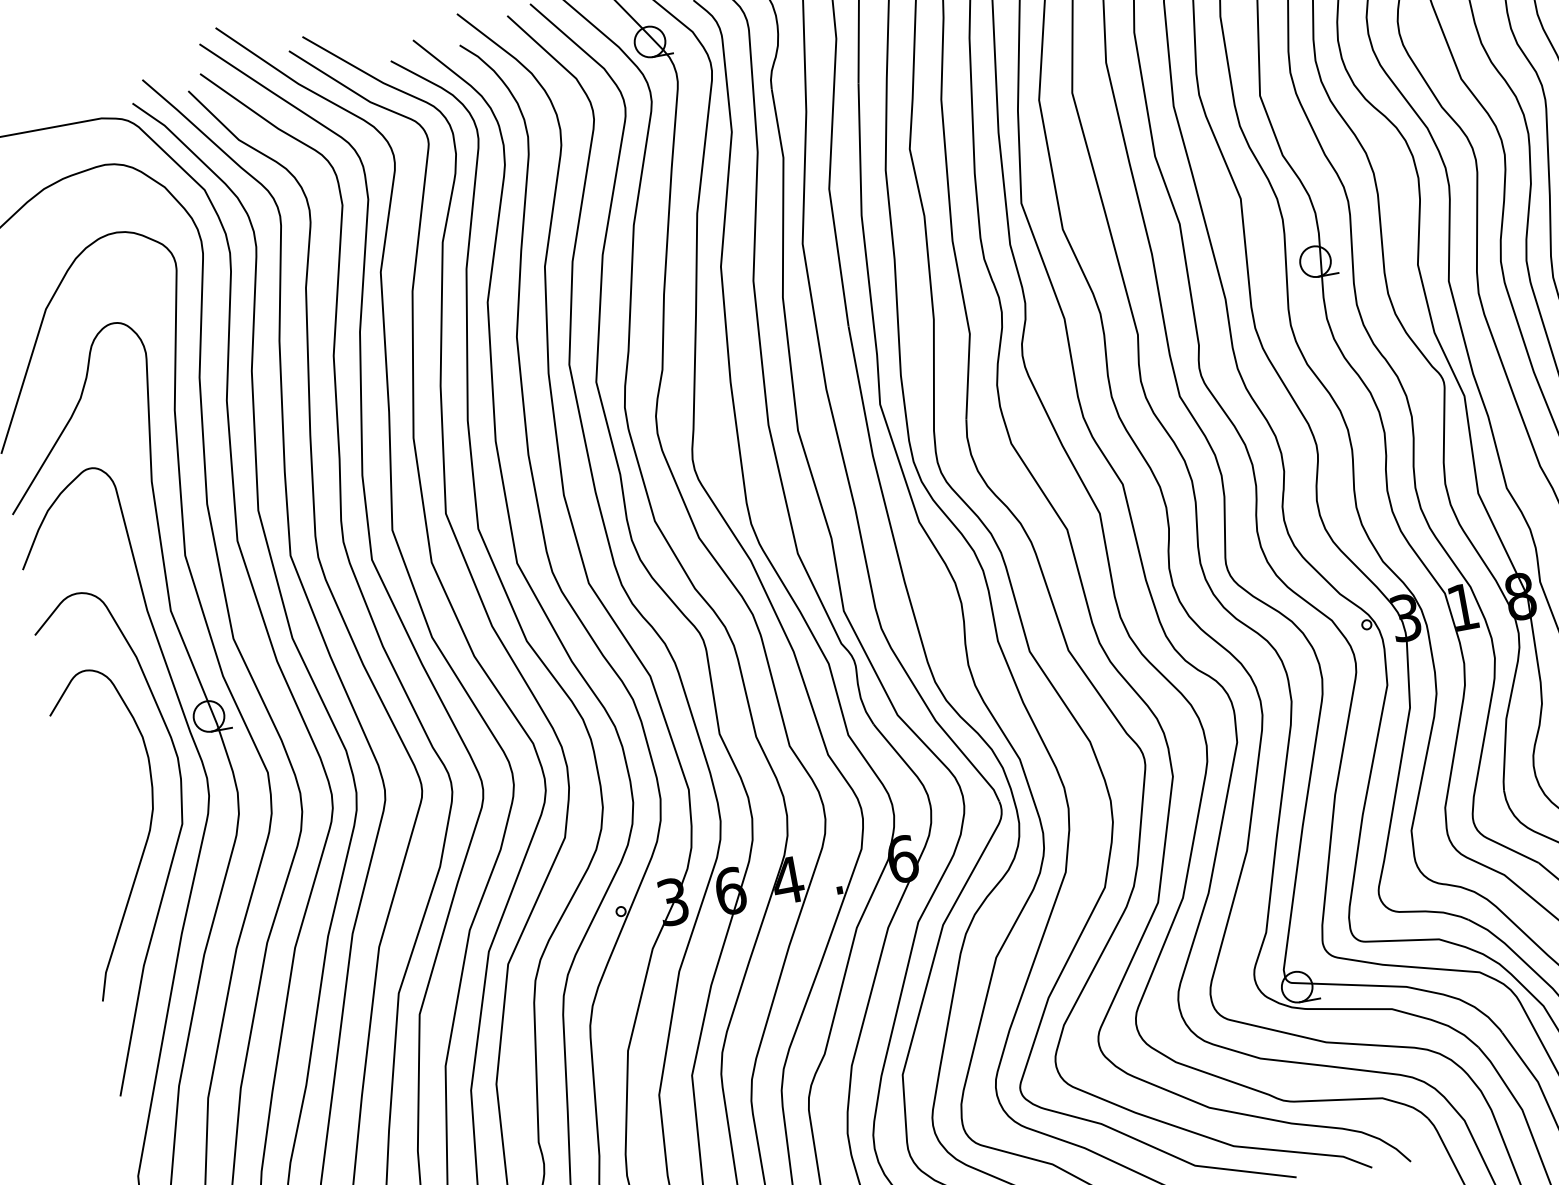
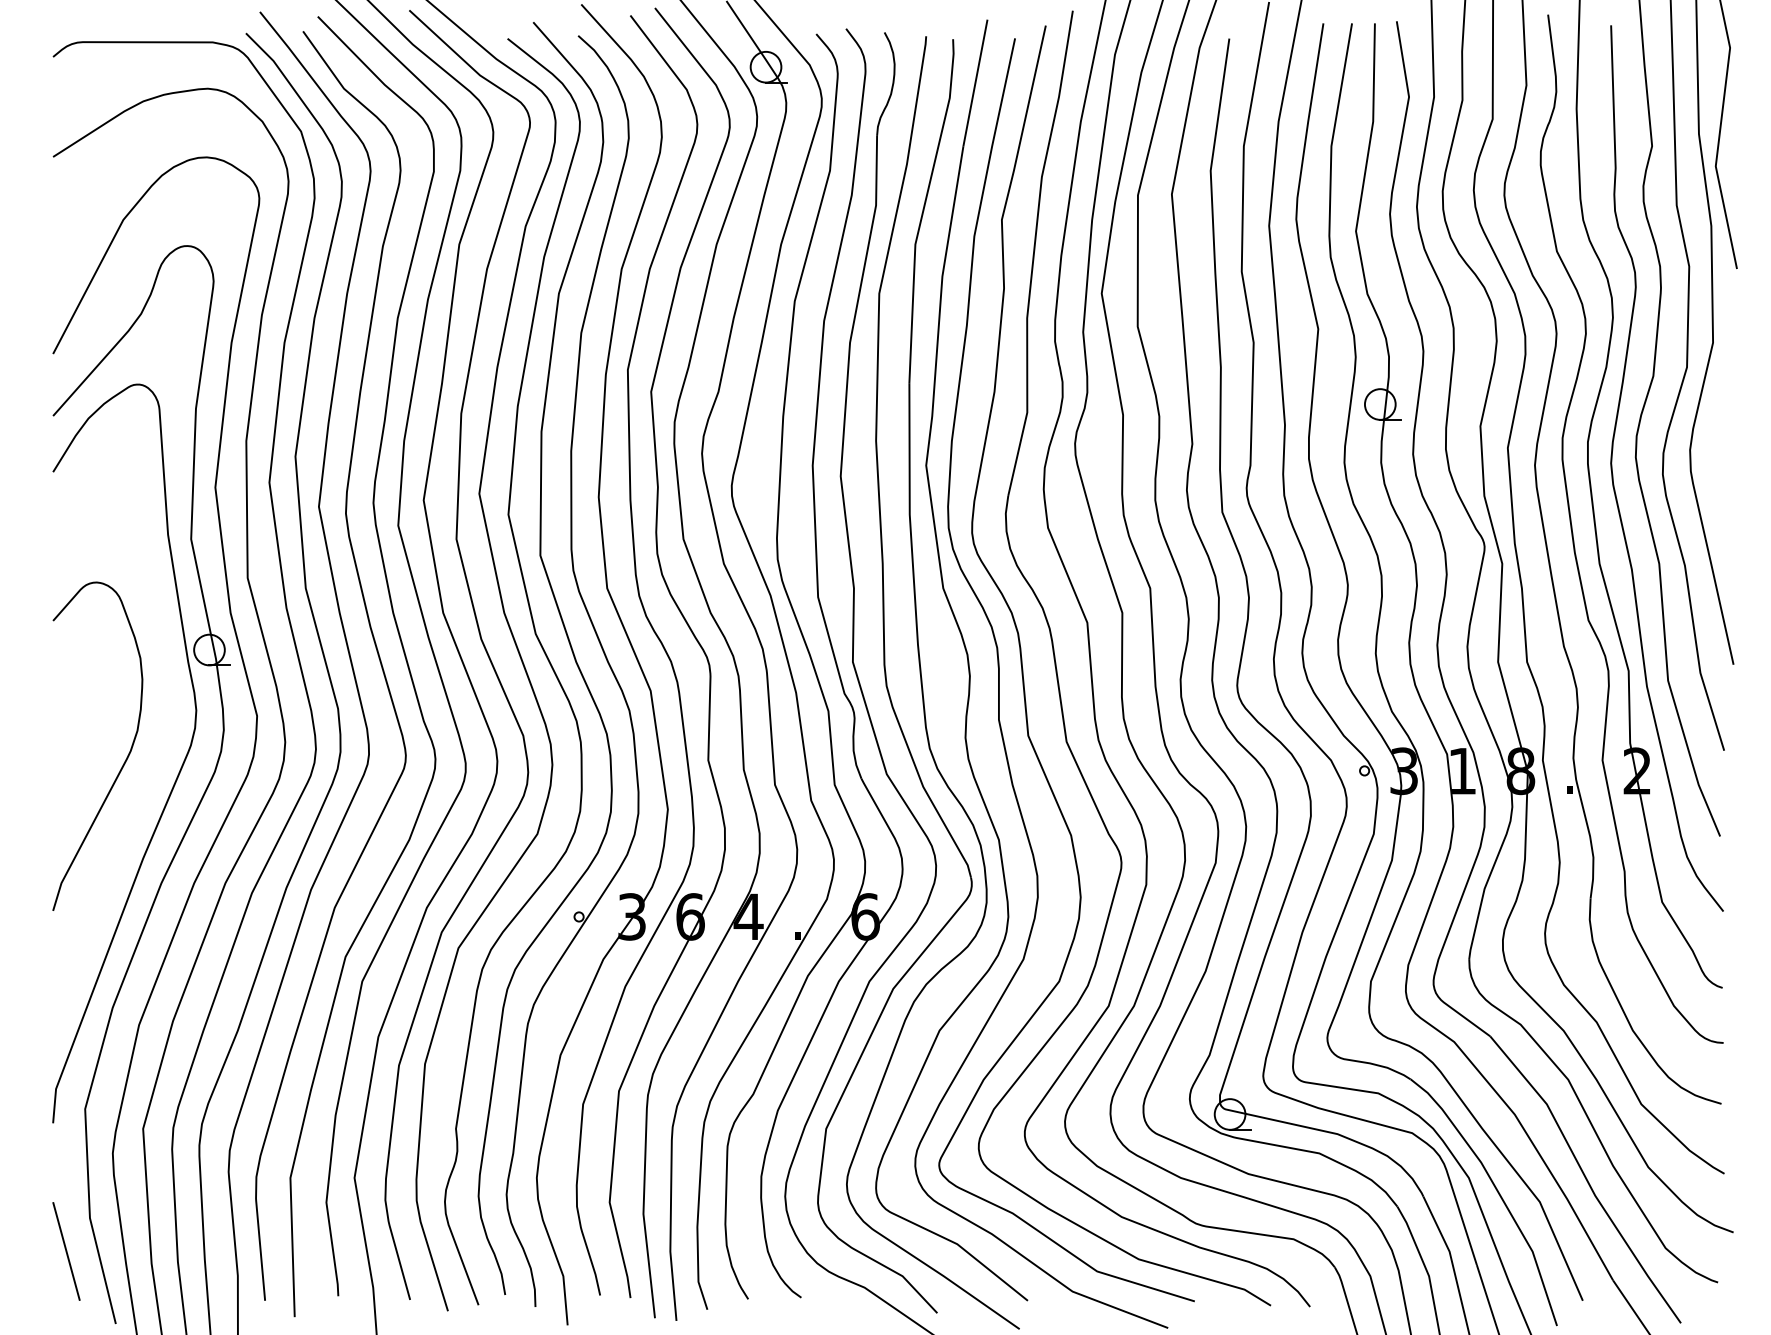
curve: (173, 850) -> (150, 775), removed

